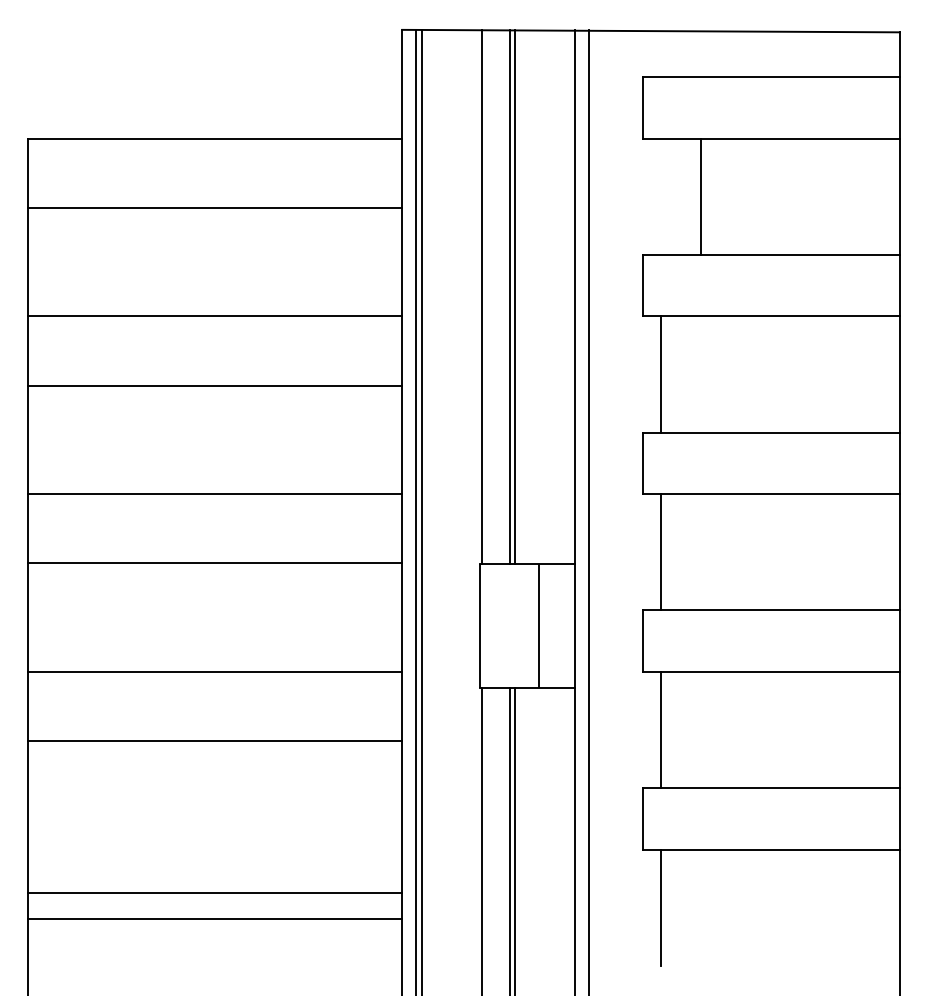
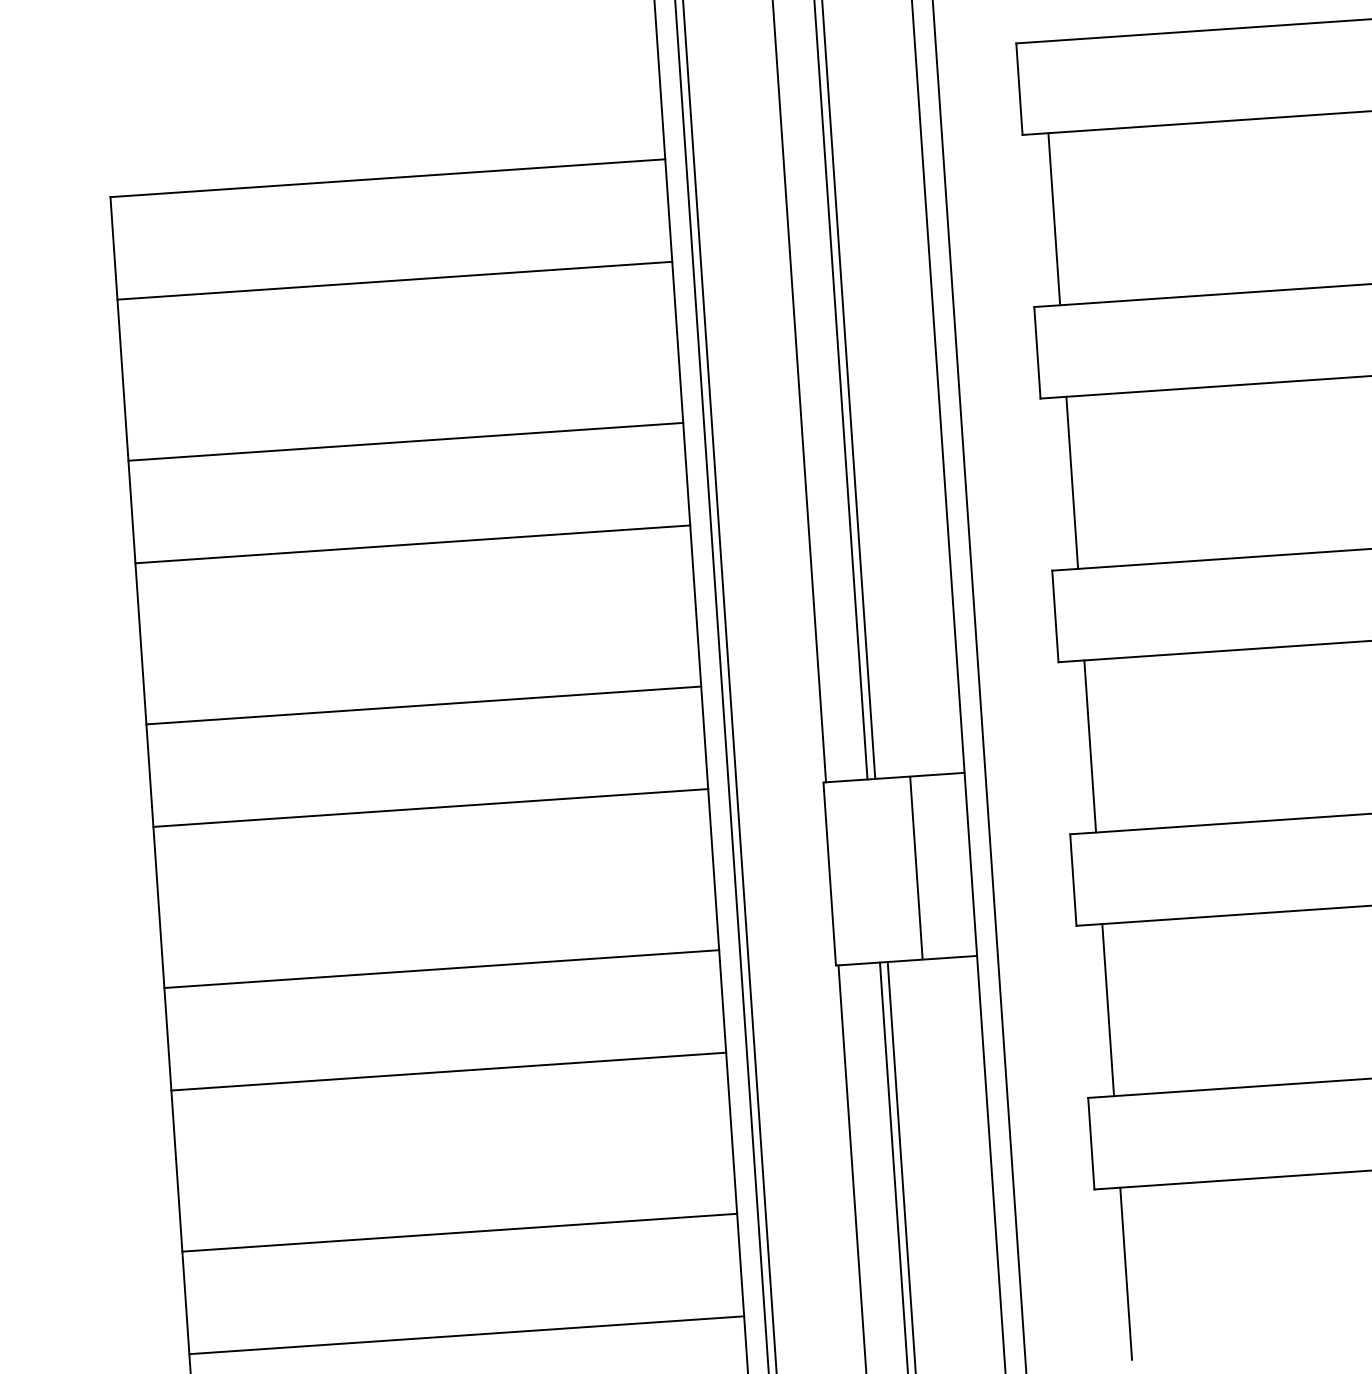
line: (700, 196) -> (1053, 219), moved
line: (214, 893) -> (458, 1233), moved

